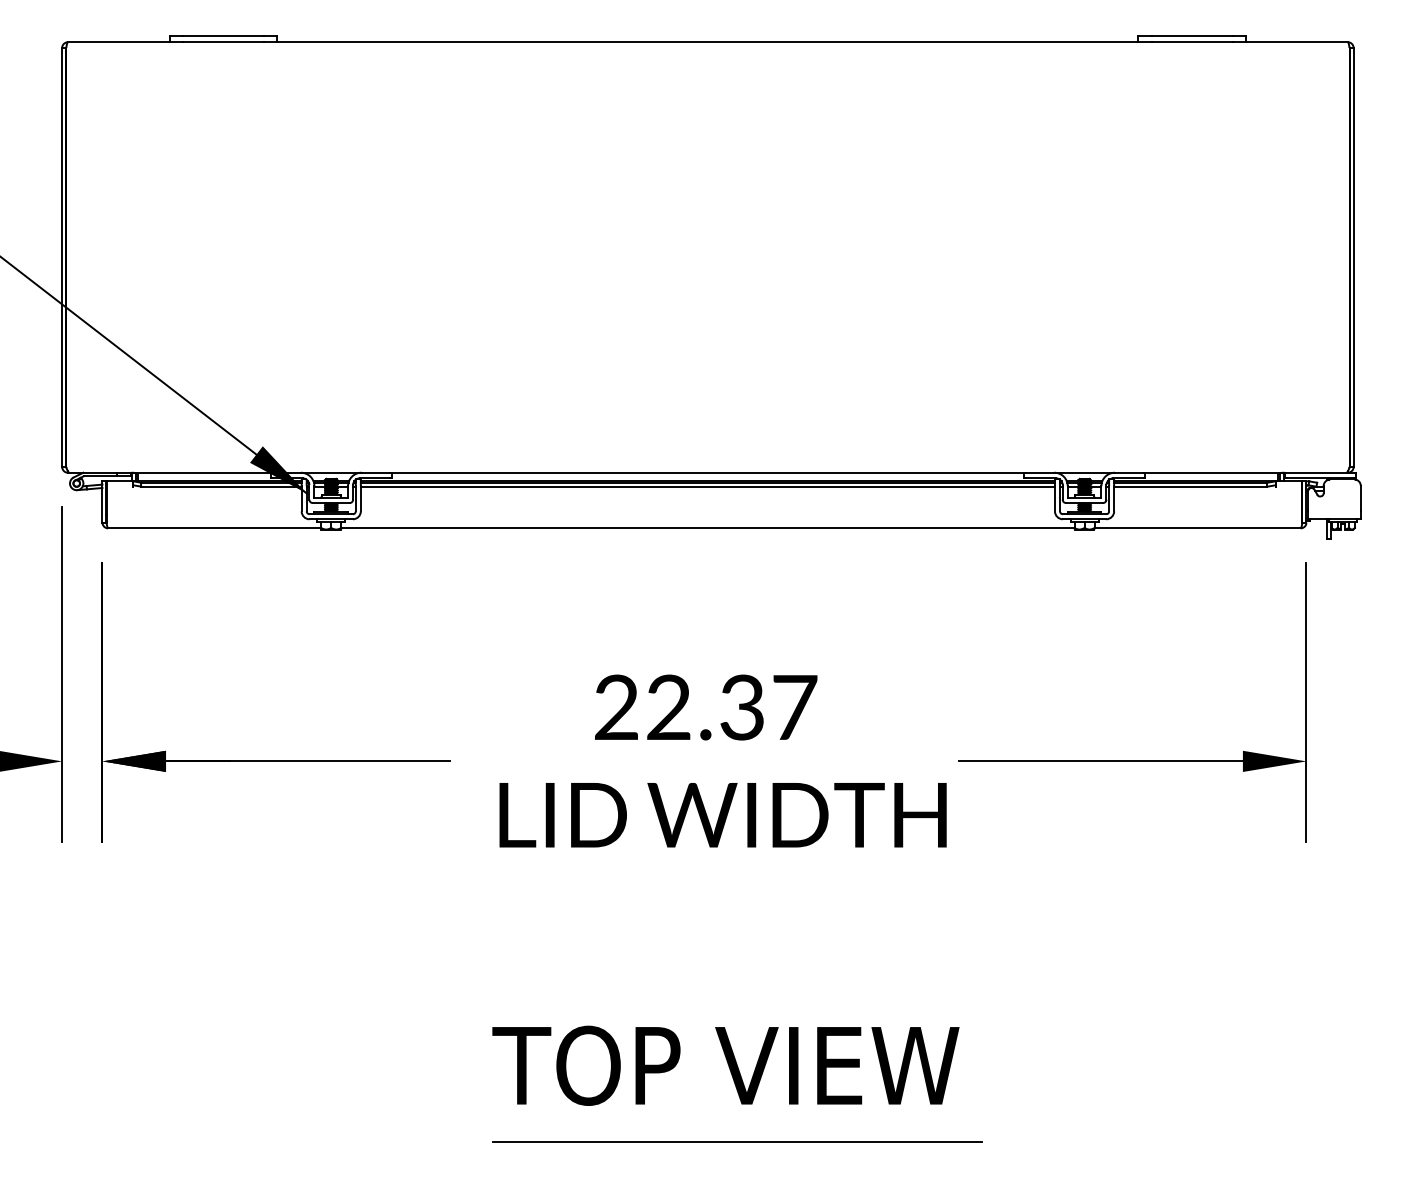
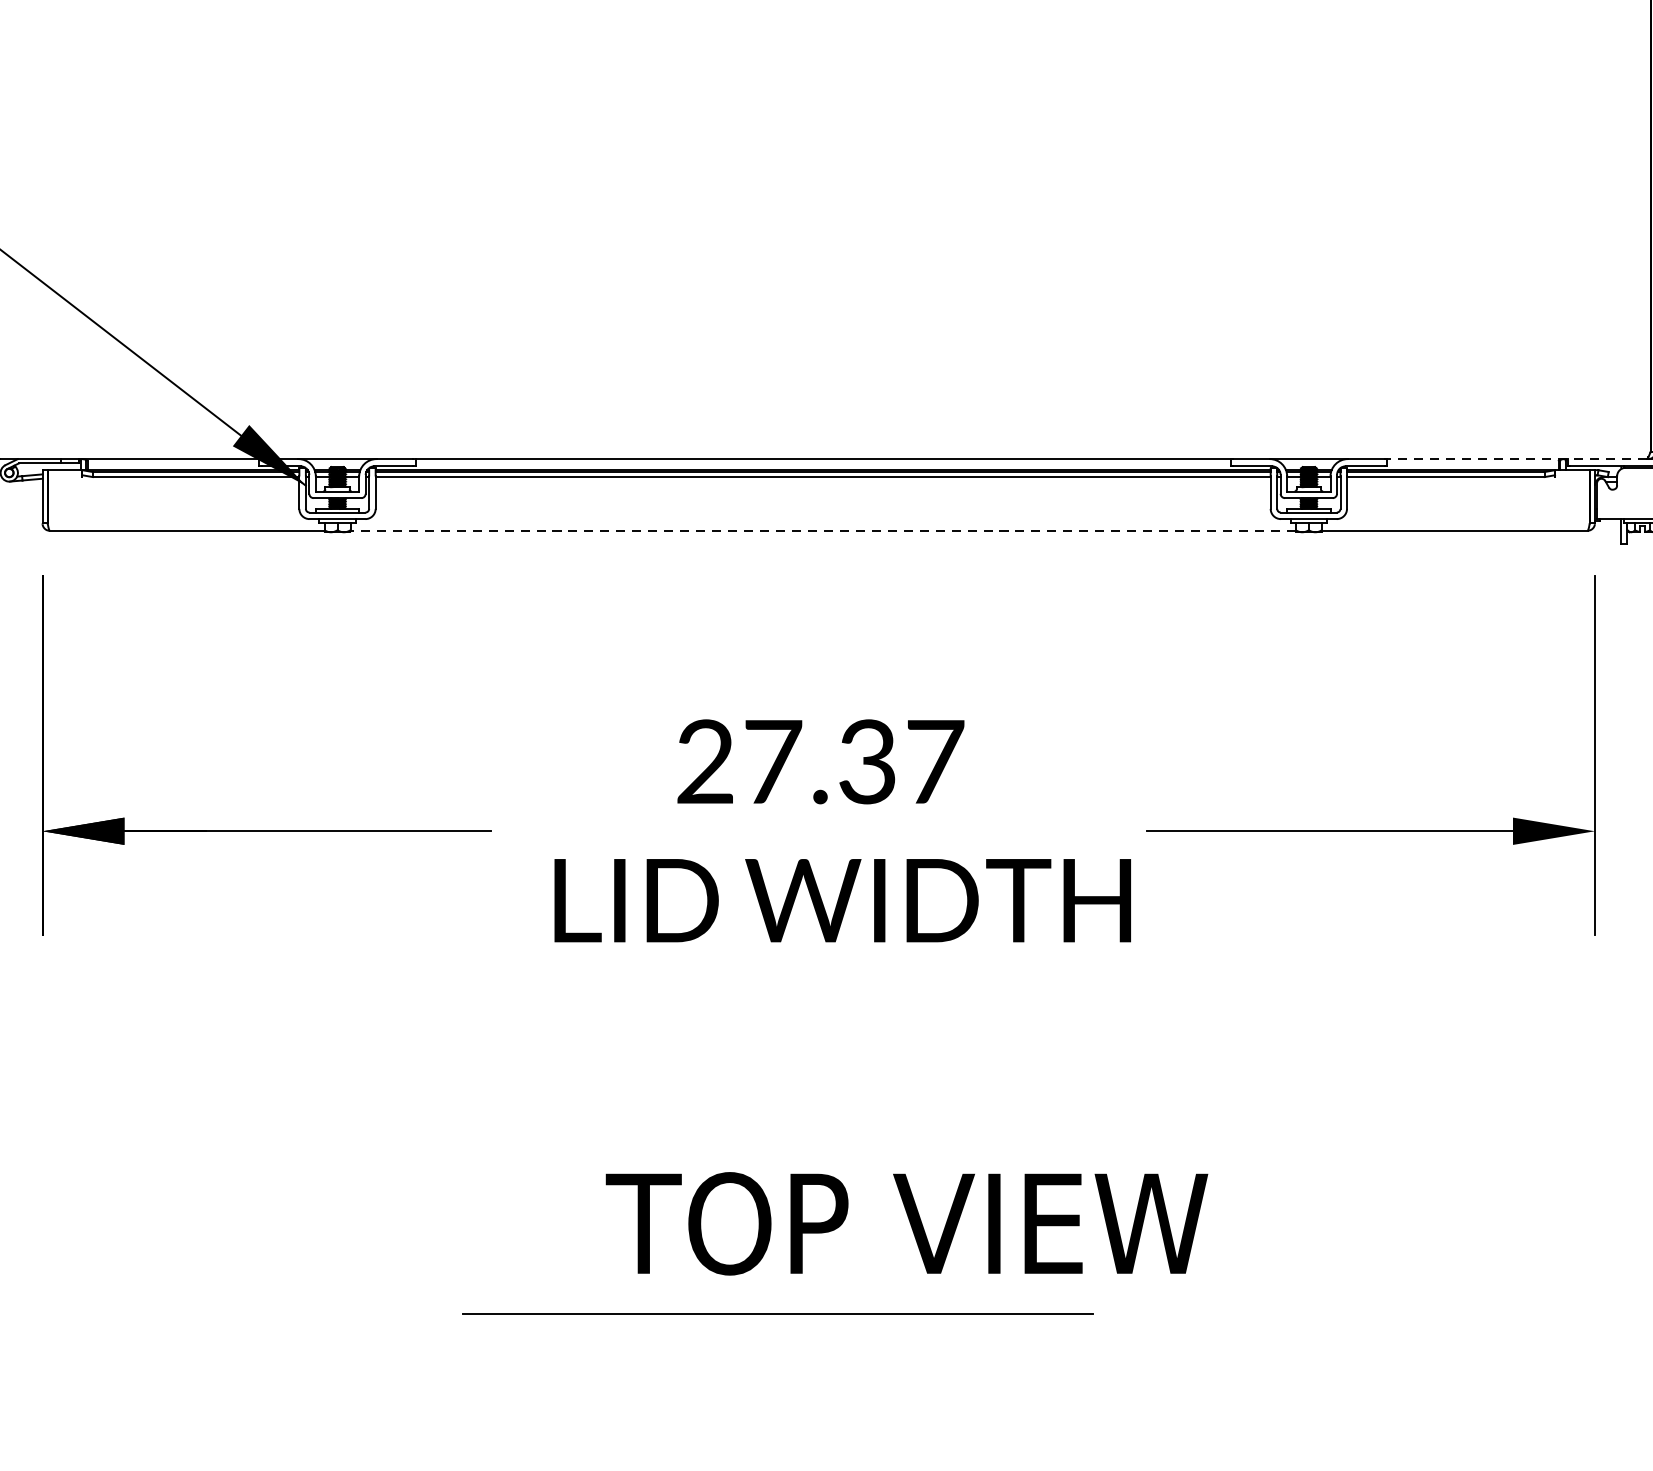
line: (1245, 472) -> (1516, 458), solid -> dashed
line: (707, 528) -> (822, 530), solid -> dashed
text: (669, 706) -> (773, 760), 22.37 -> 27.37
text: (725, 1065) -> (906, 1223), moved
line: (737, 1141) -> (778, 1312), moved

